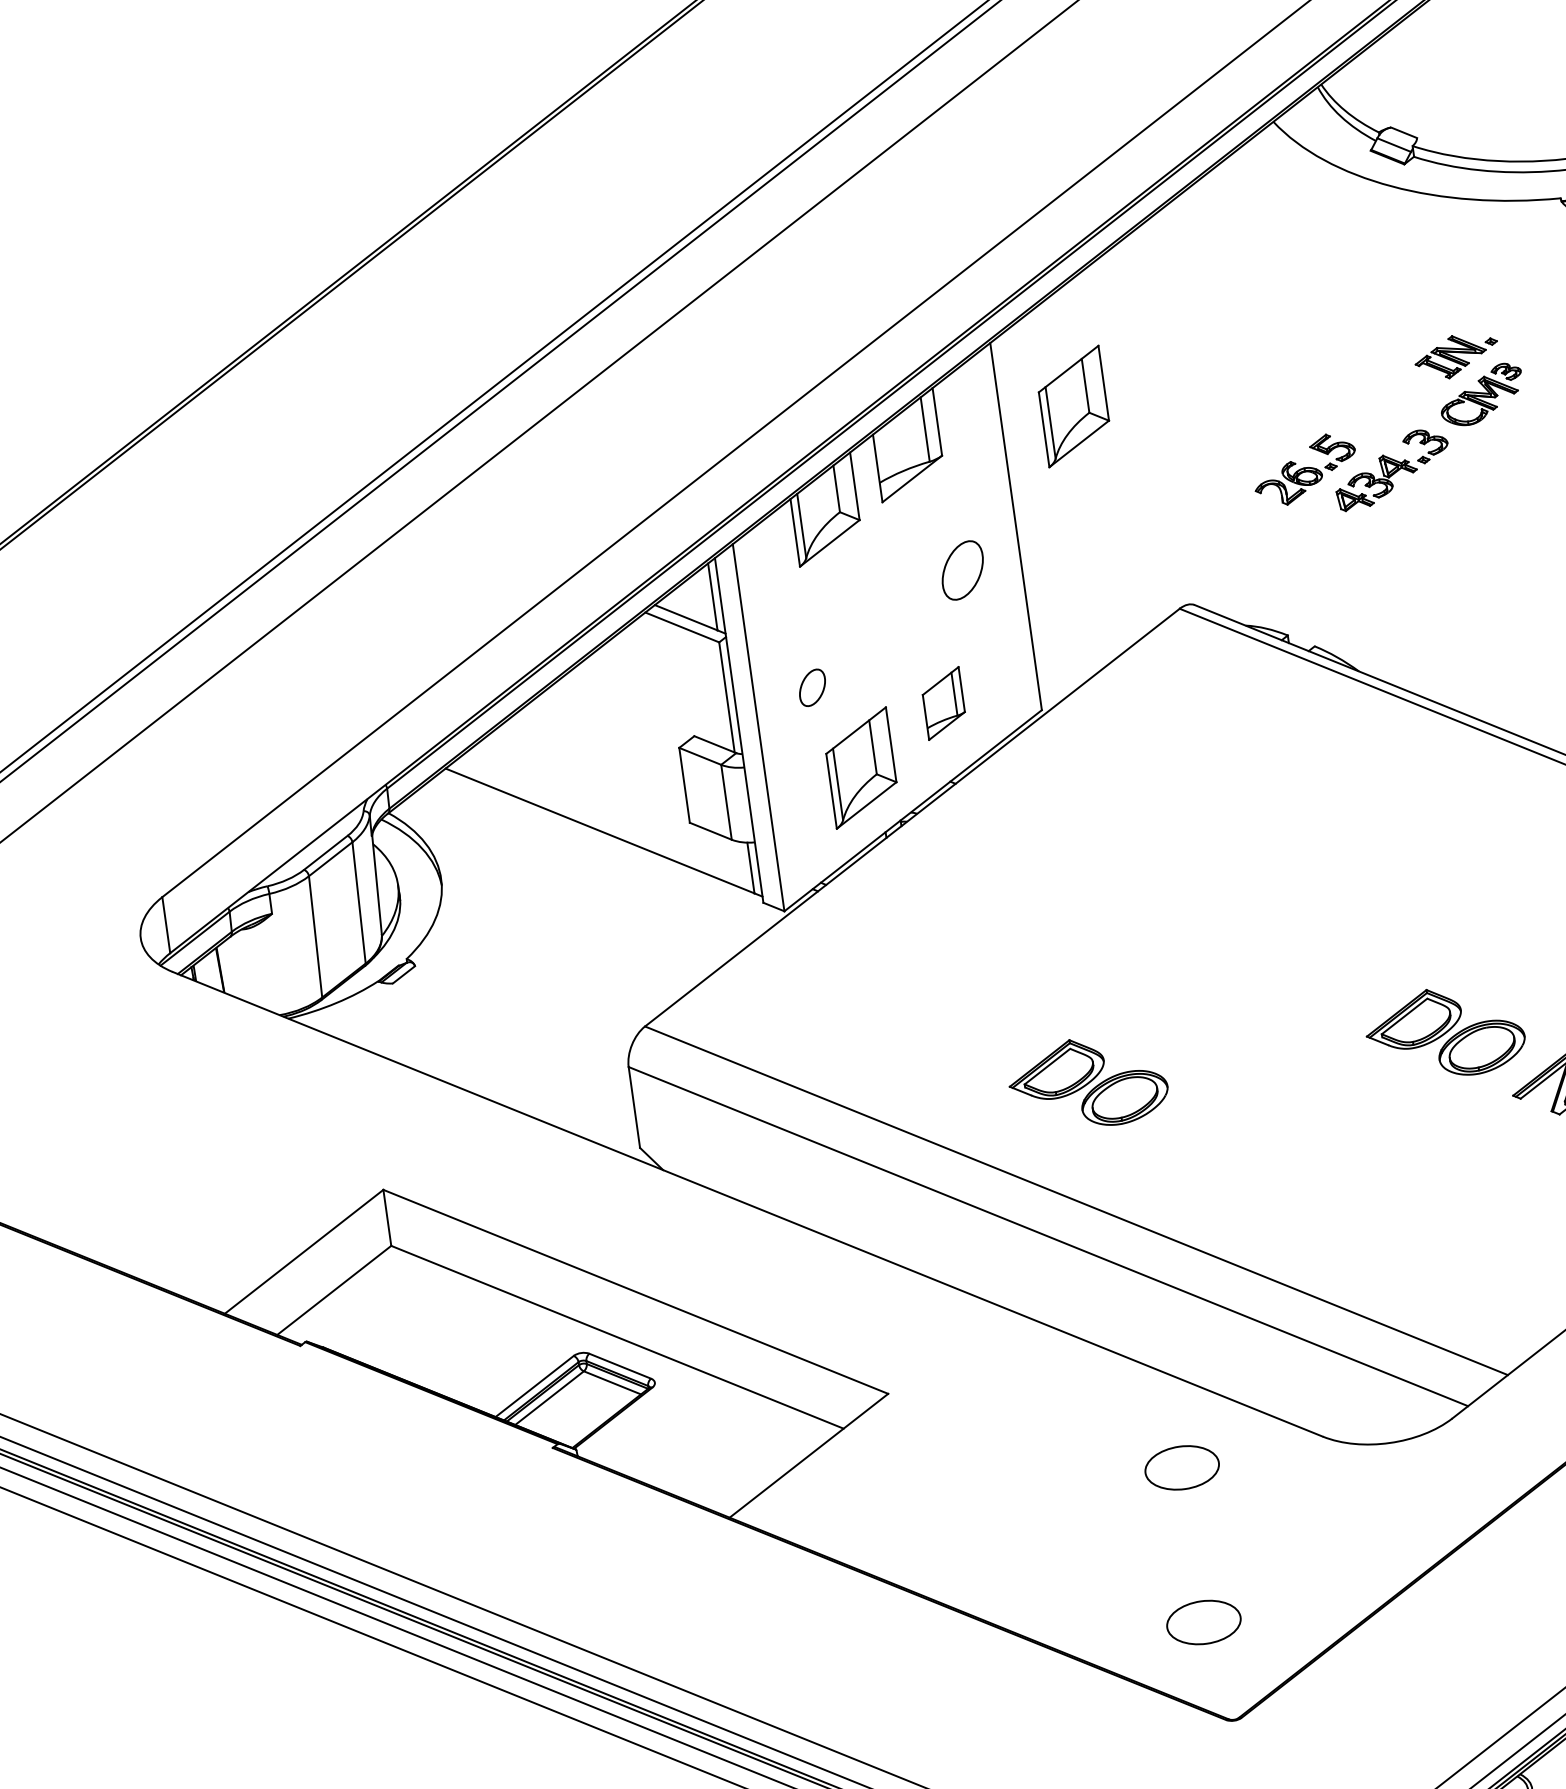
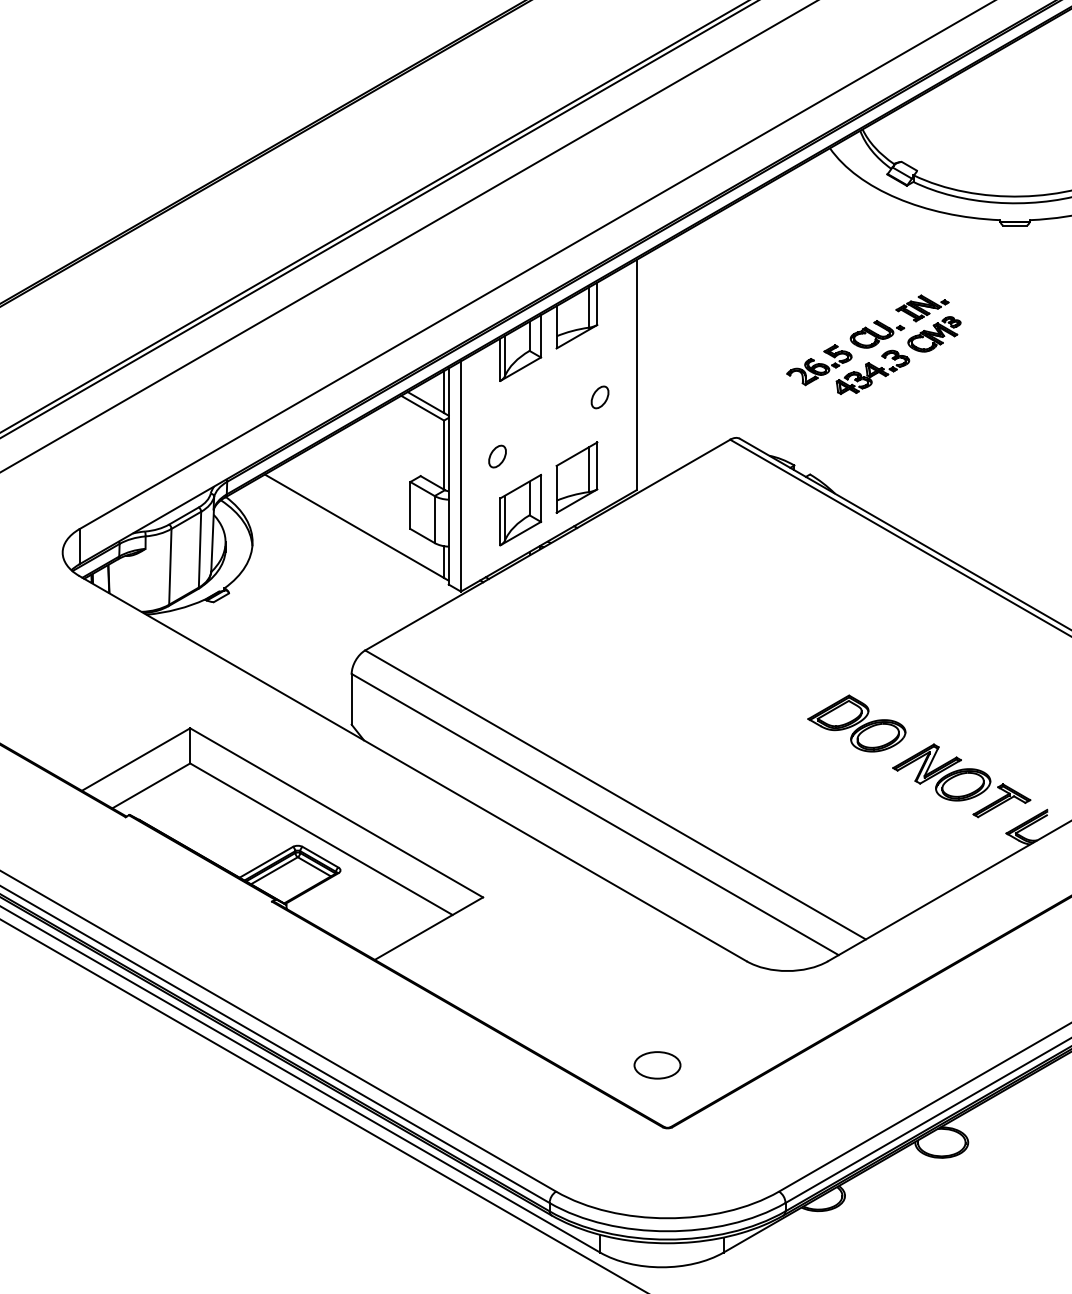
part: (1073, 405) -> (682, 305), removed
part: (1390, 408) -> (877, 334), added
part: (961, 570) -> (599, 397), size x0.62
part: (943, 703) -> (576, 477), size x1.67
part: (1087, 1083) -> (632, 723), removed
part: (1182, 1468) -> (657, 968), removed

